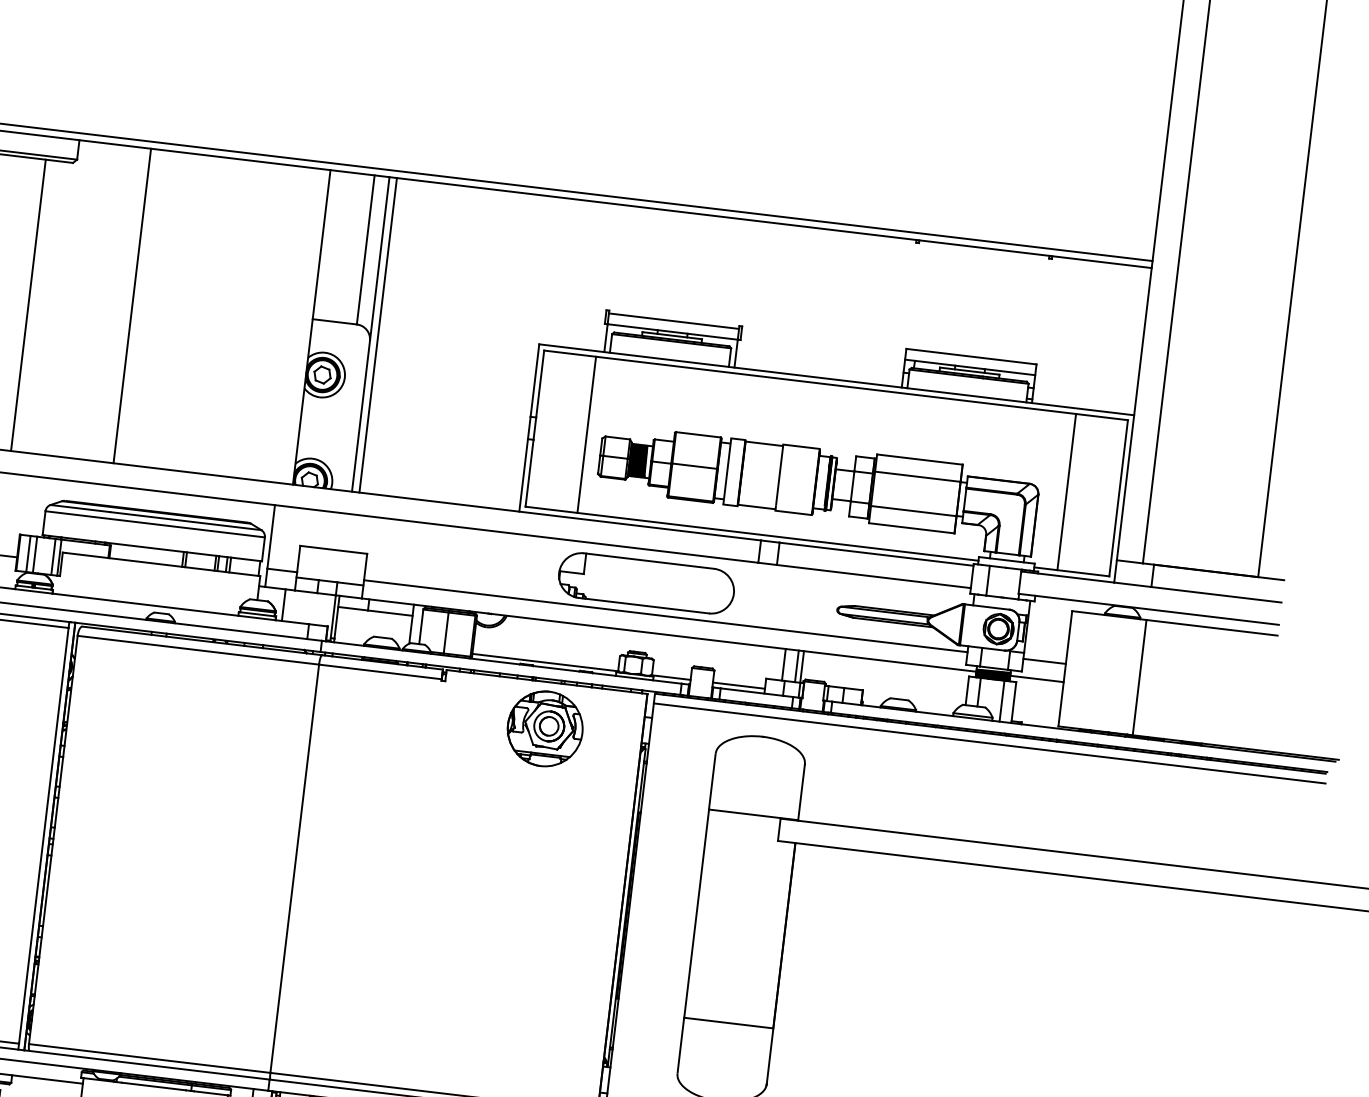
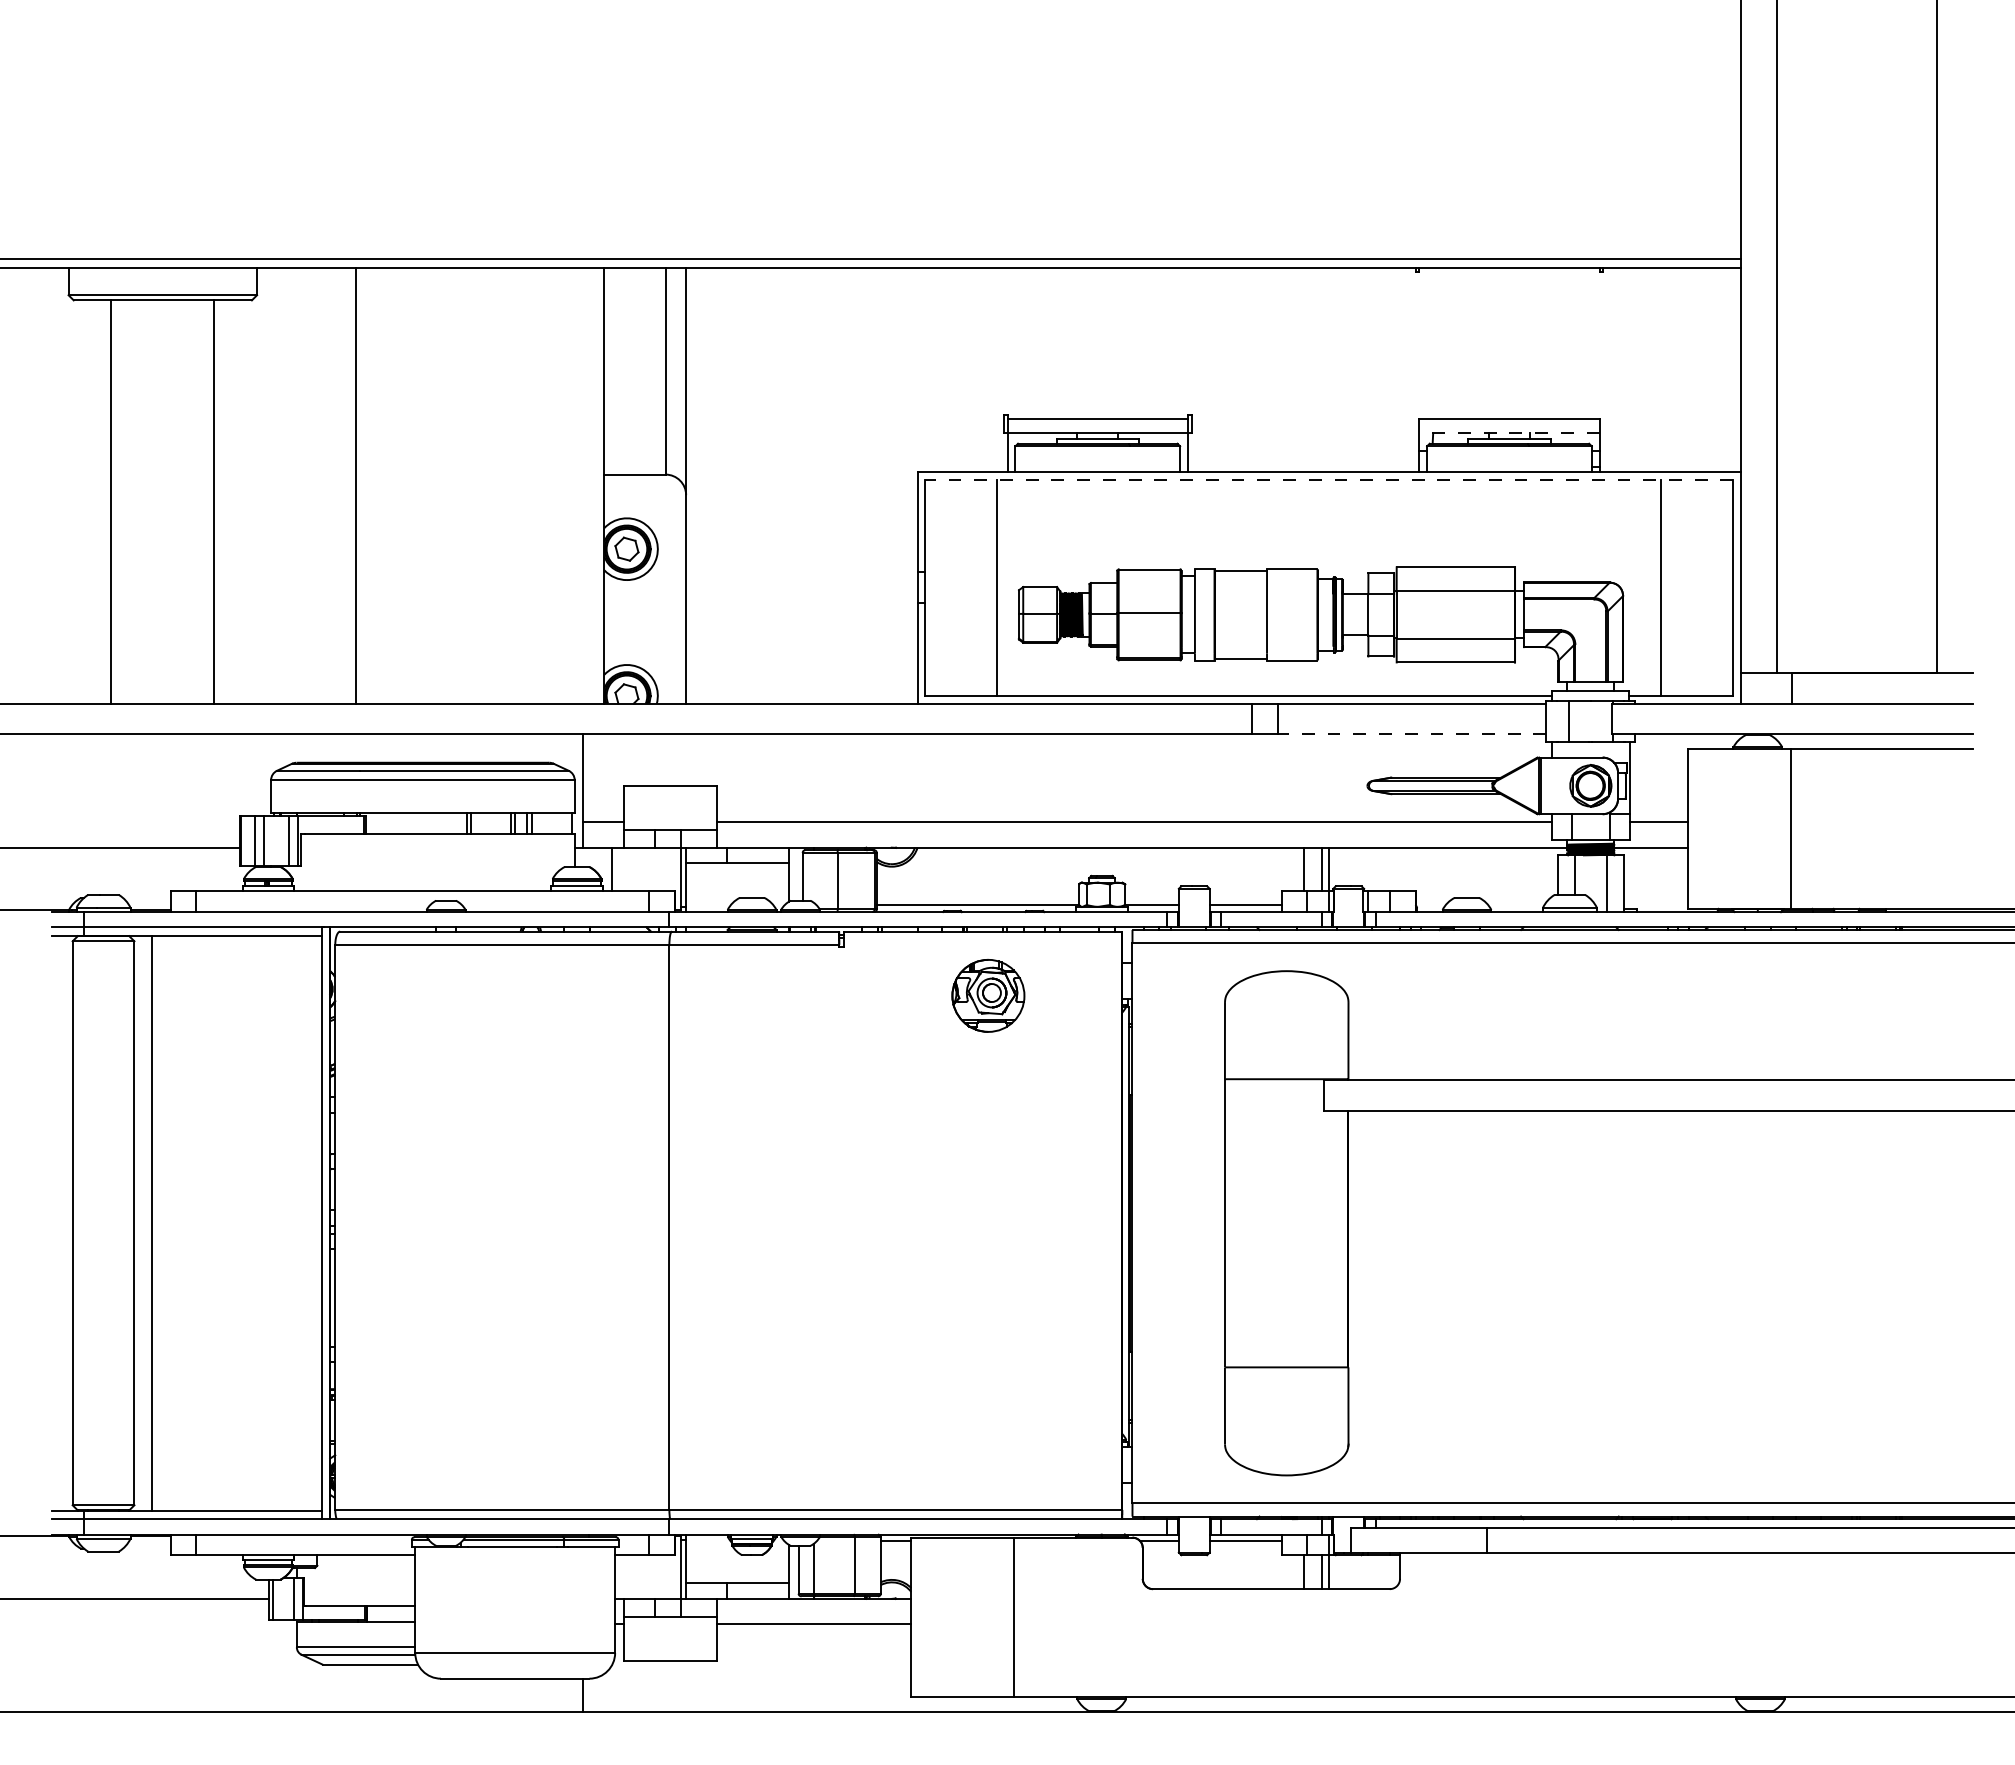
line: (378, 335) -> (696, 485), removed
line: (969, 367) -> (1508, 433), solid -> dashed
line: (836, 385) -> (1329, 479), solid -> dashed
line: (873, 576) -> (1411, 734), solid -> dashed
part: (646, 583) -> (1102, 780), removed
part: (545, 728) -> (988, 995), size x0.7

